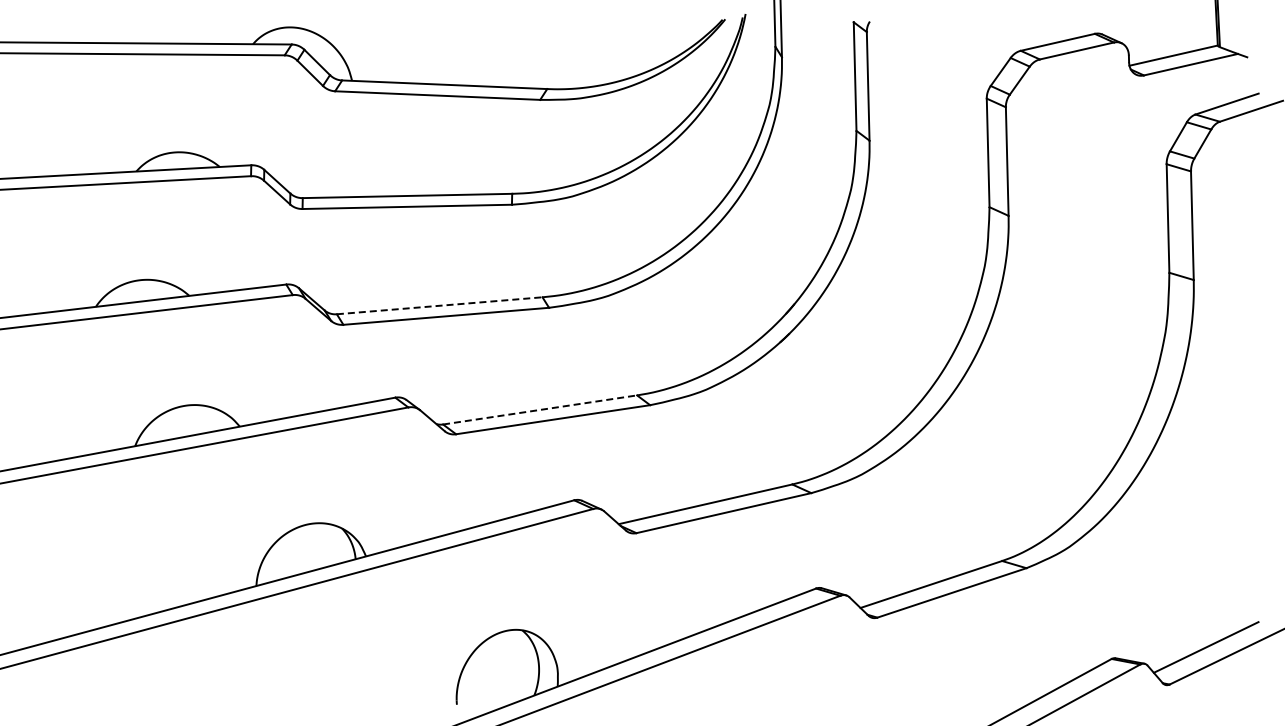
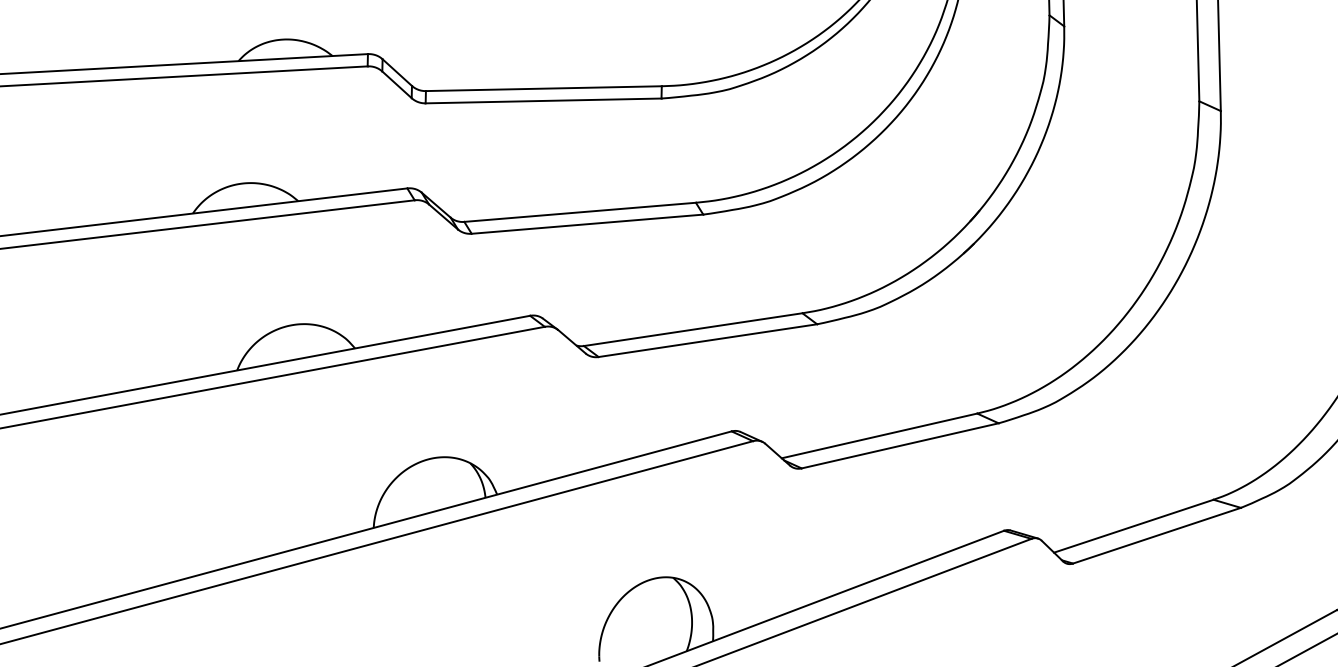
line: (440, 305) -> (581, 212), dashed -> solid
line: (540, 409) -> (693, 329), dashed -> solid

